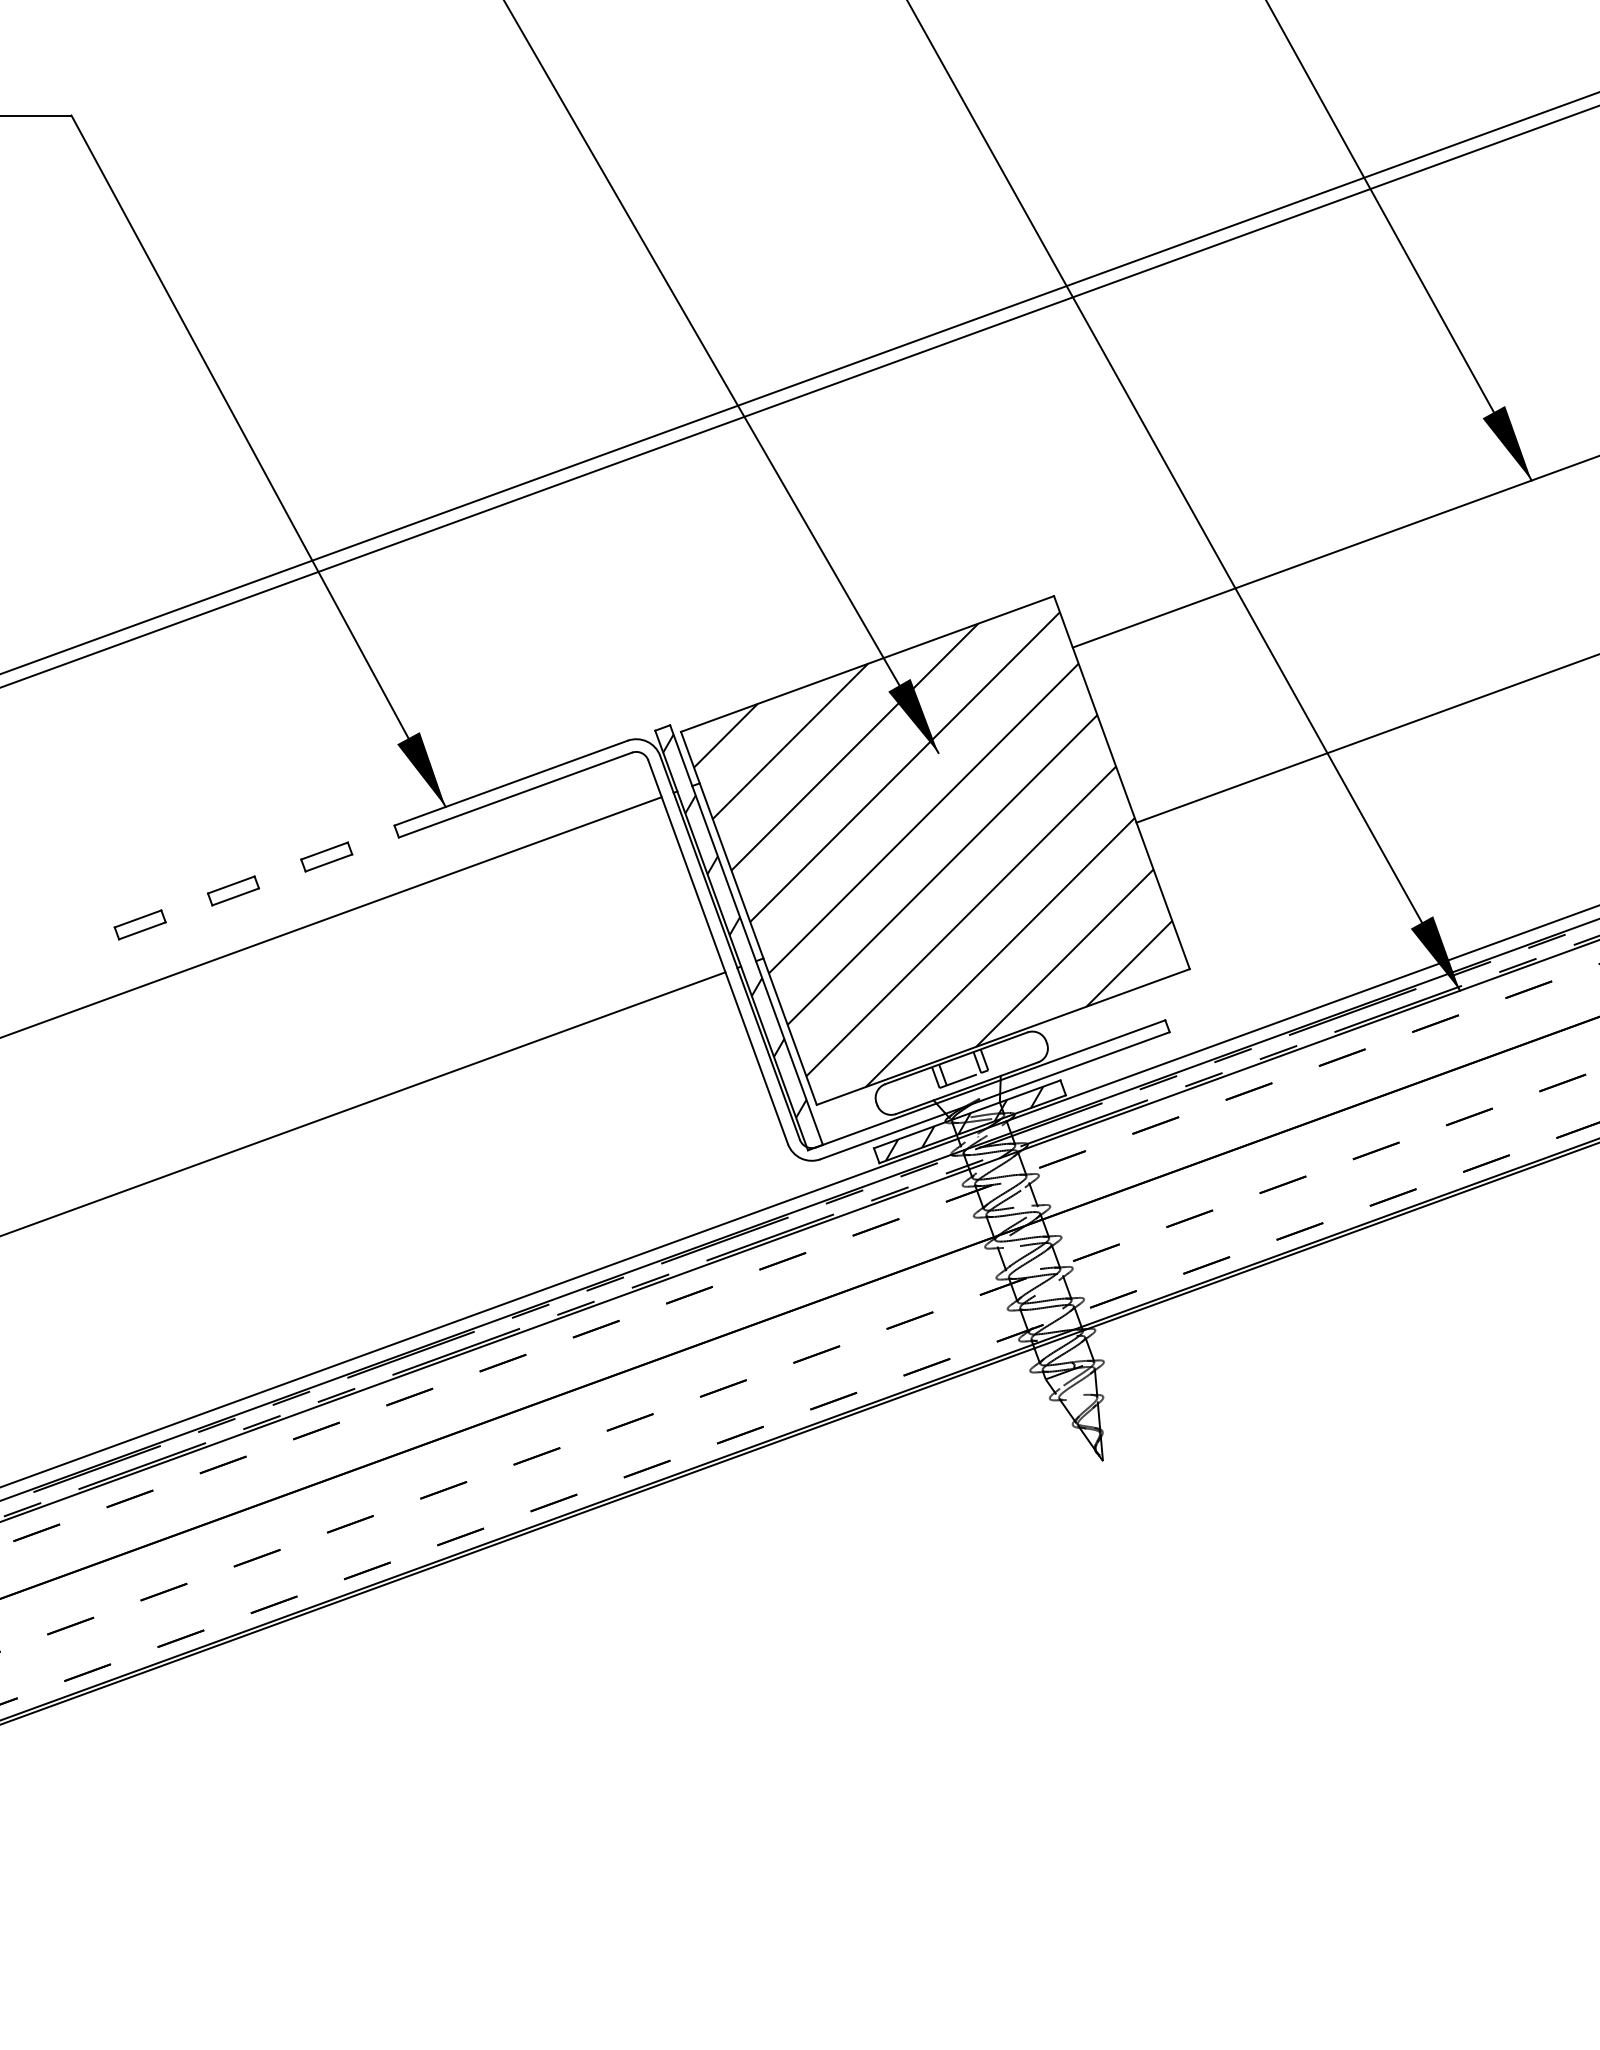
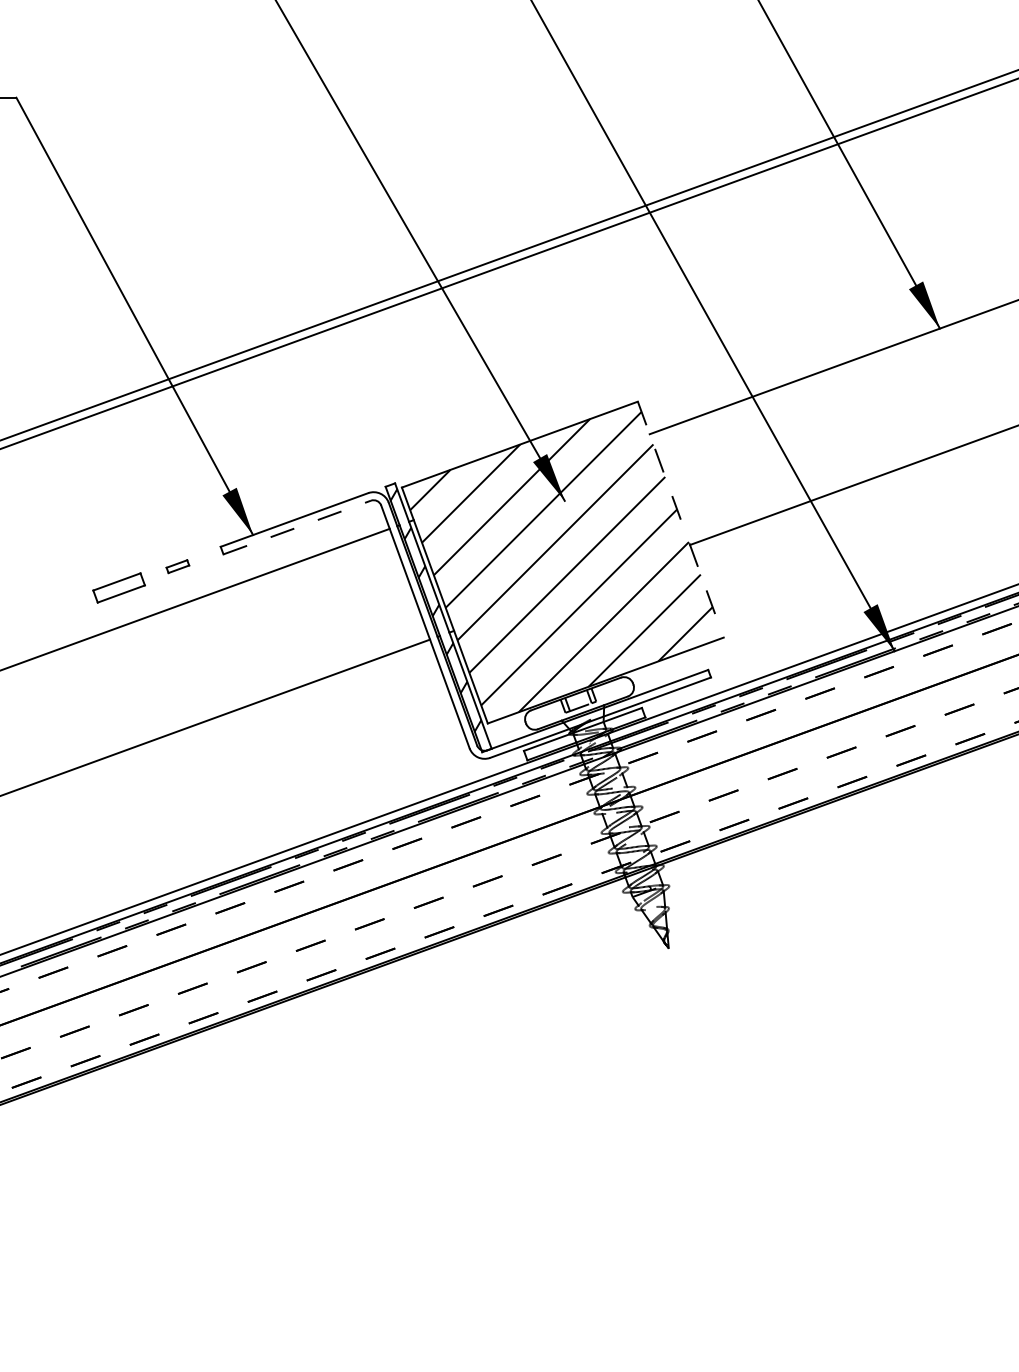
line: (1121, 782) -> (680, 519), solid -> dashed
line: (515, 795) -> (297, 527), solid -> dashed
part: (326, 856) -> (177, 566), size x0.7
part: (232, 891) -> (118, 588), size x1.6
part: (139, 924) -> (59, 609), removed
hatch: (964, 1122) -> (581, 734), removed

